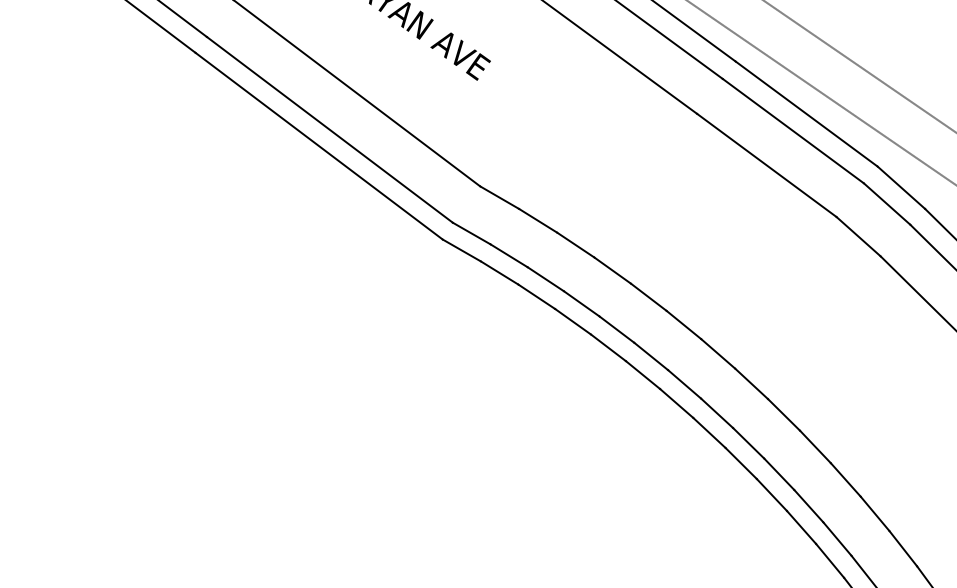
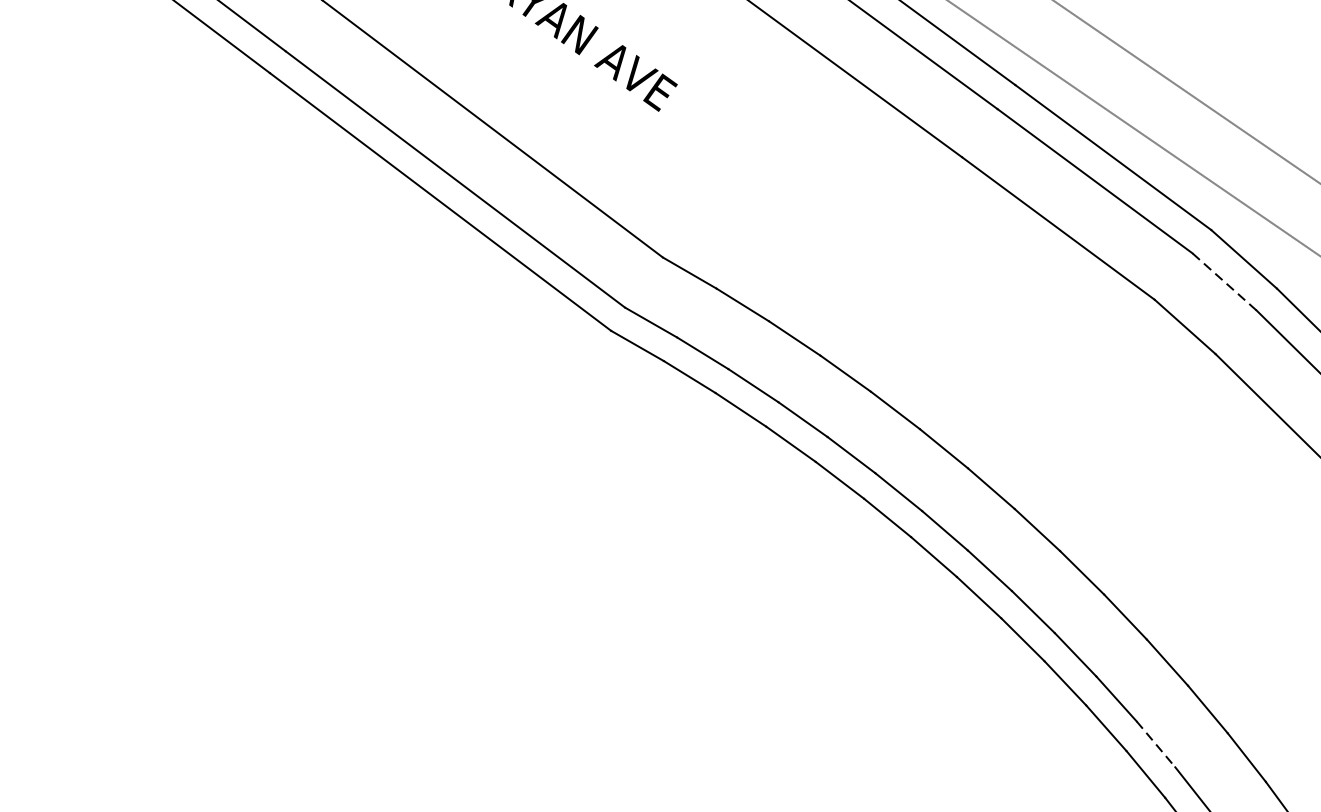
line: (886, 203) -> (1223, 281), solid -> dashed
line: (837, 539) -> (1155, 744), solid -> dashed

